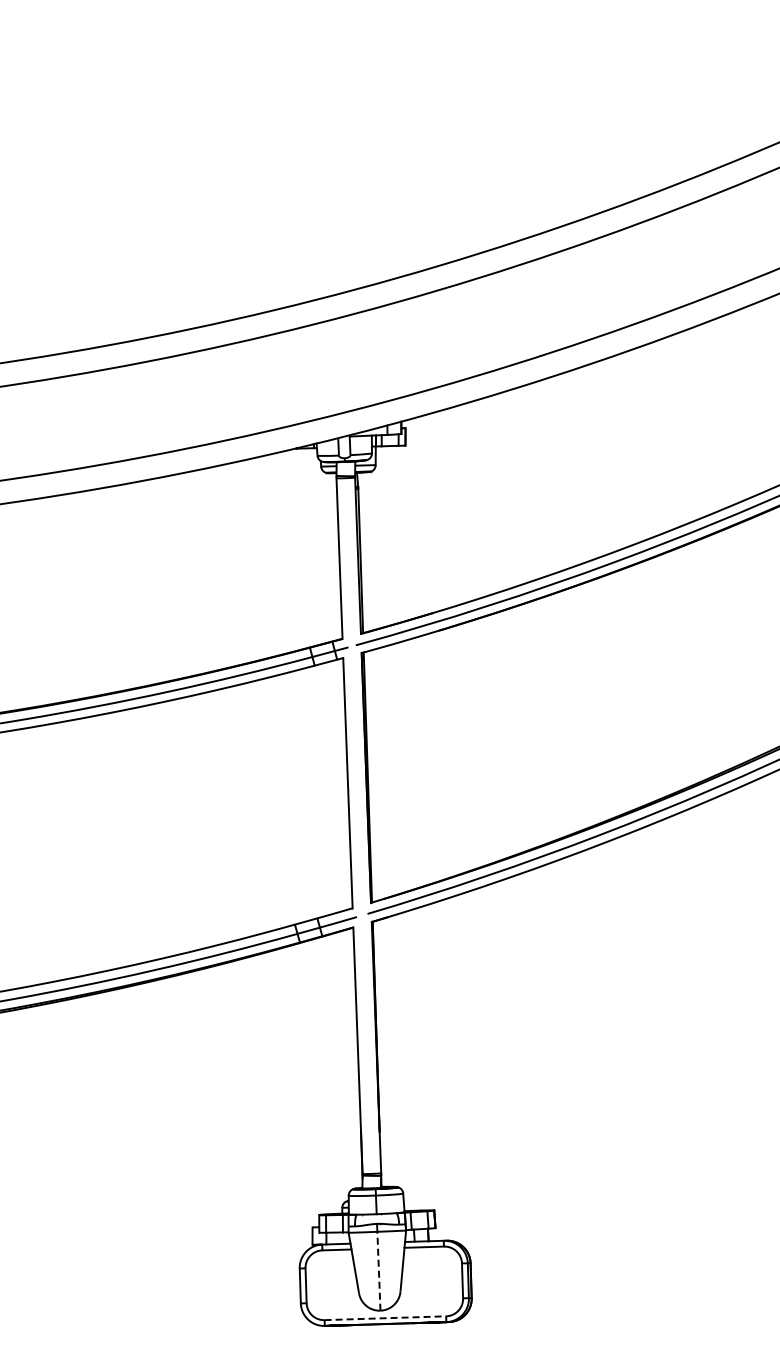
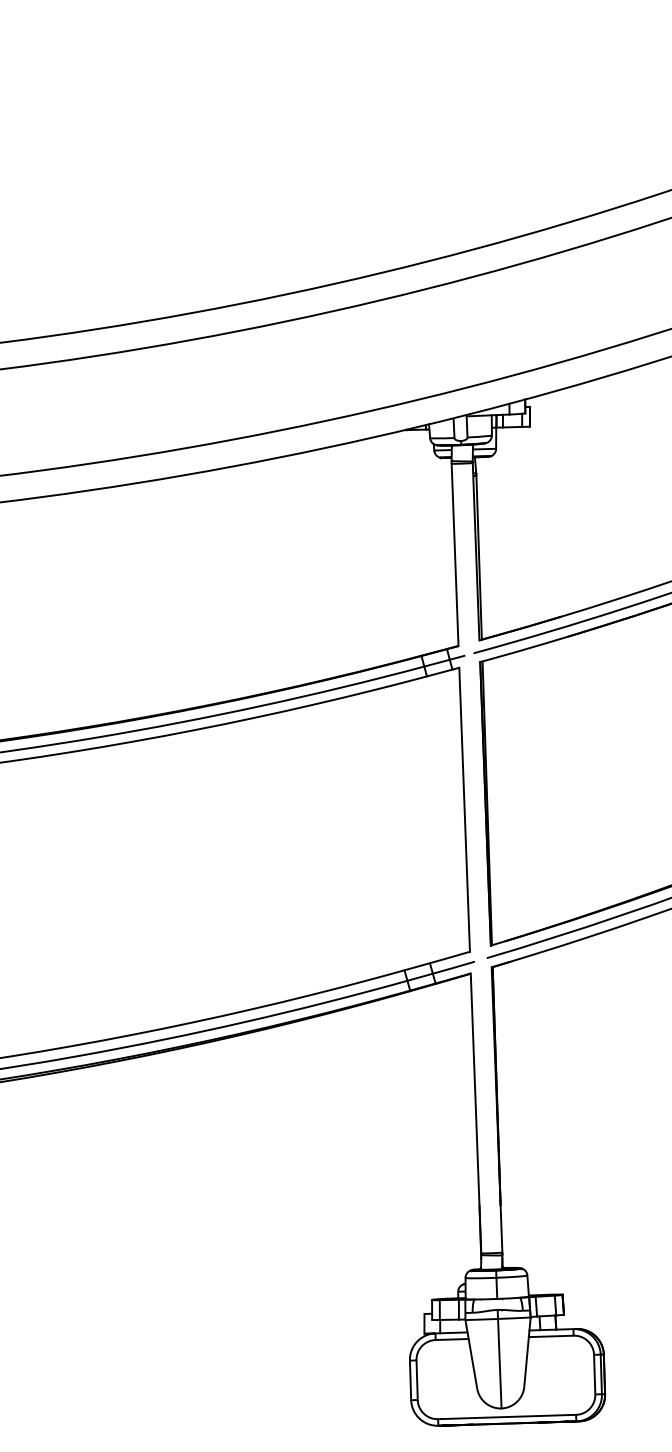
line: (378, 1270) -> (499, 1362), dashed -> solid
line: (385, 1318) -> (507, 1417), dashed -> solid

